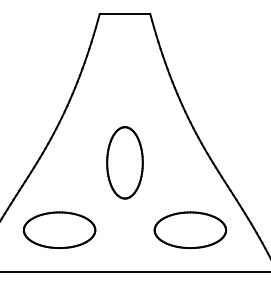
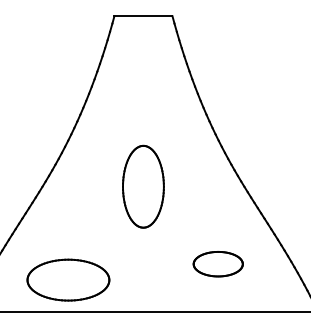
part: (59, 230) -> (68, 280), moved
part: (189, 230) -> (217, 264), size x0.6

